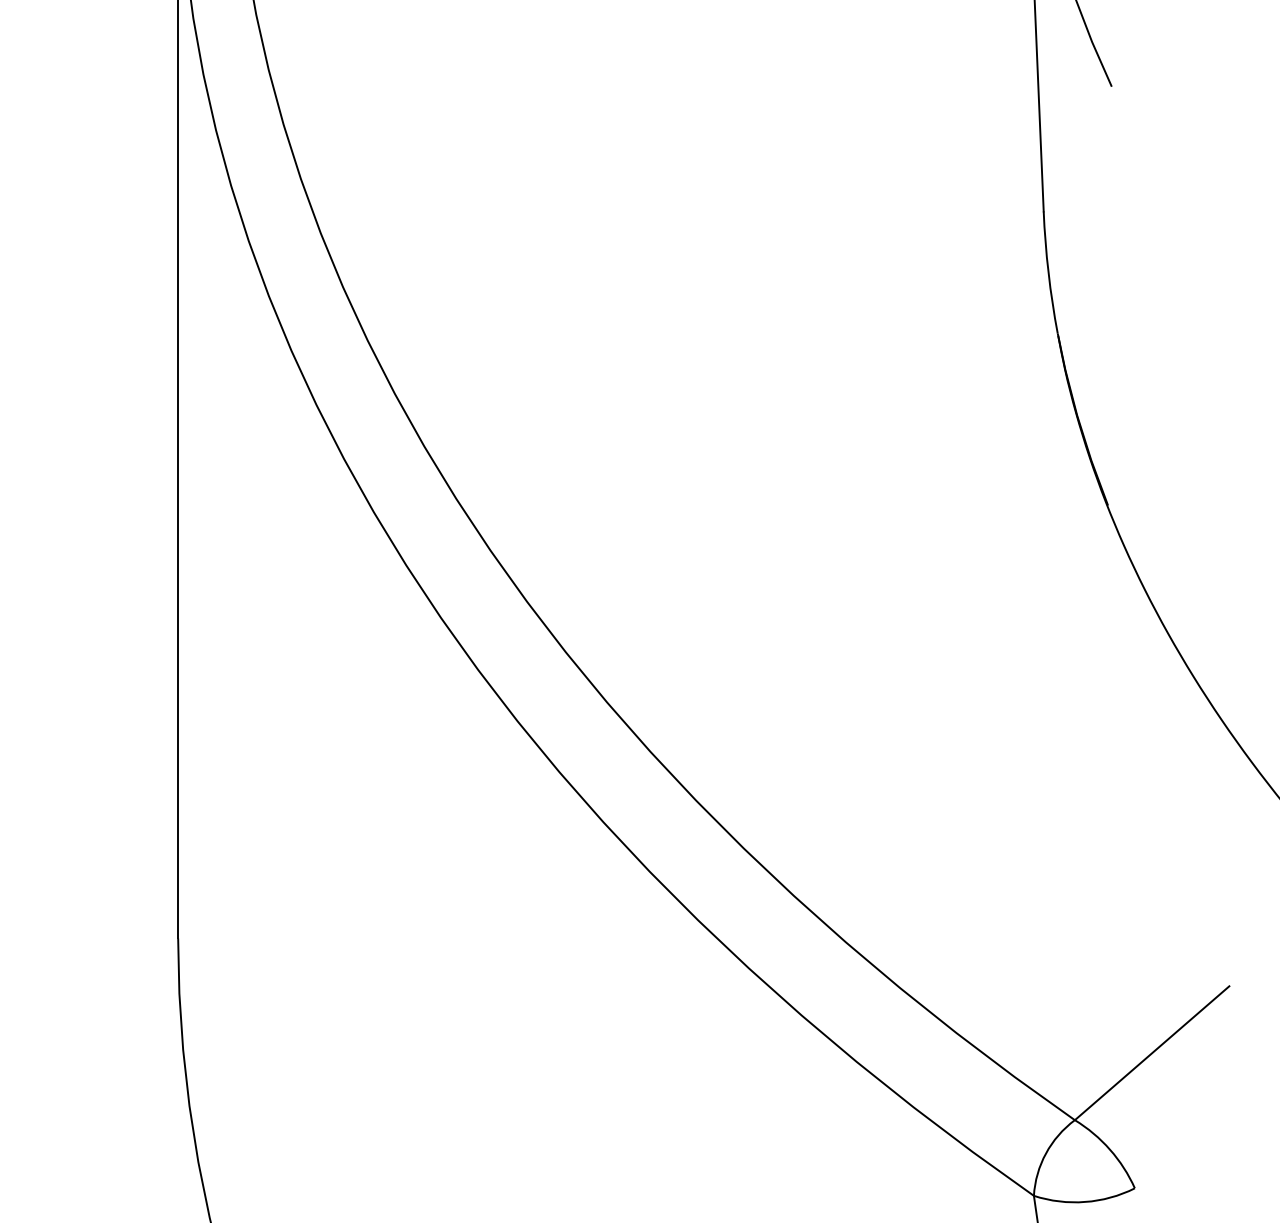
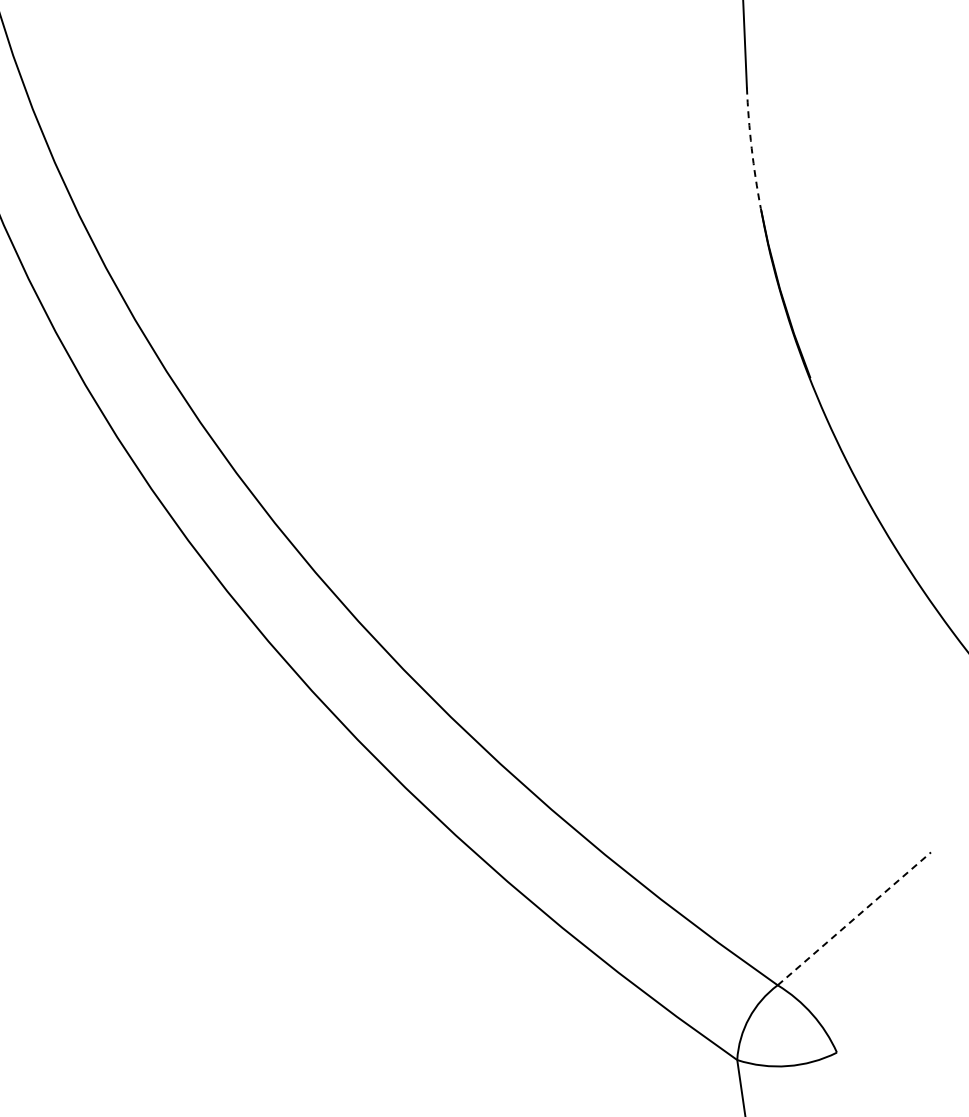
arc: (1048, 272) -> (751, 147), solid -> dashed
line: (1153, 1052) -> (855, 918), solid -> dashed

